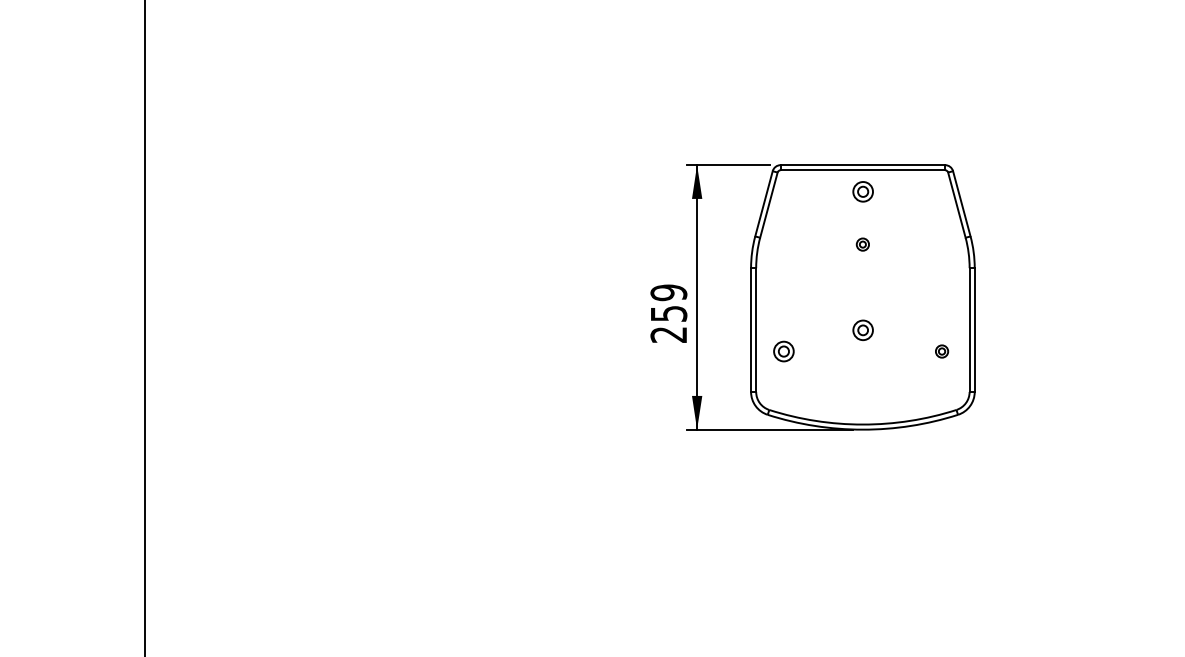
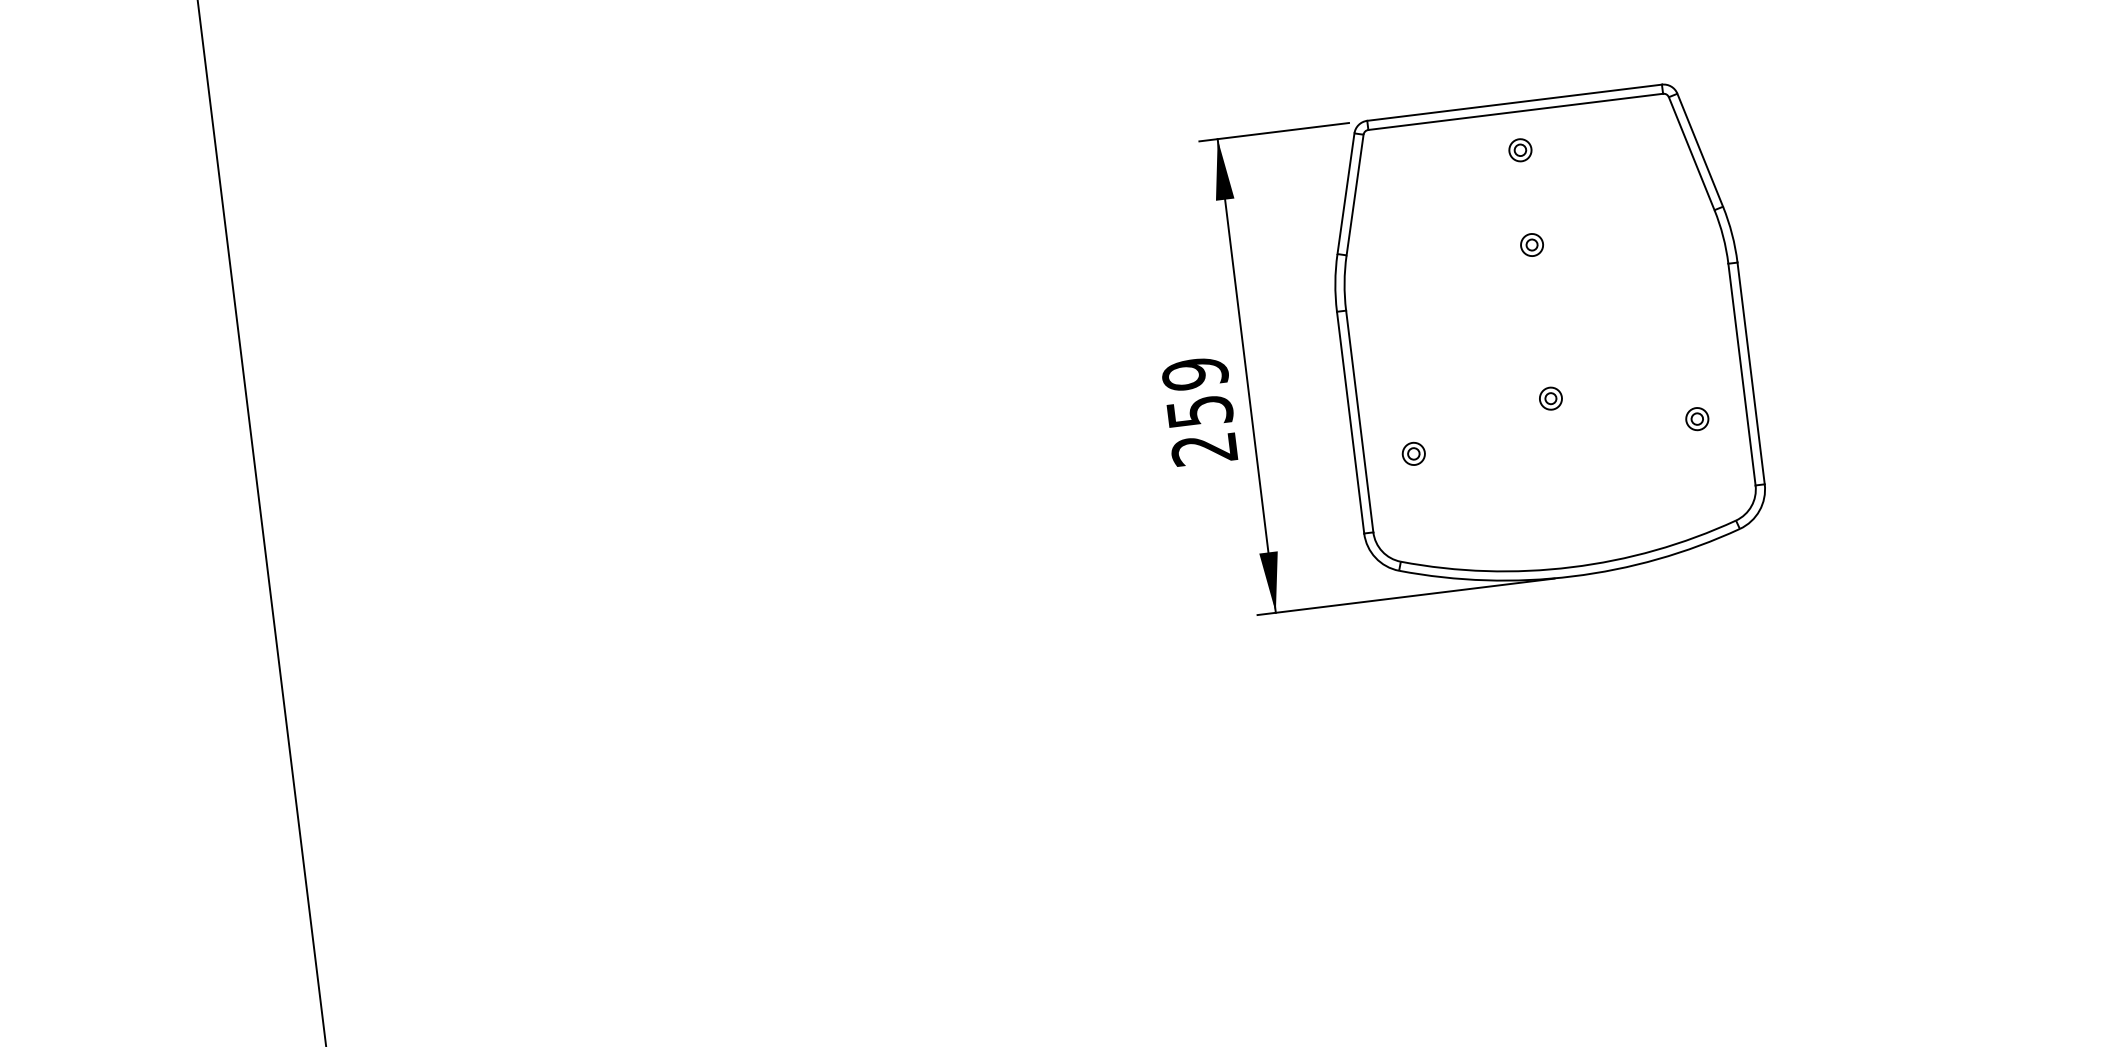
part: (862, 191) -> (1519, 150), size x0.62
part: (862, 330) -> (1550, 398), size x0.62
part: (783, 351) -> (1413, 453), size x0.62

